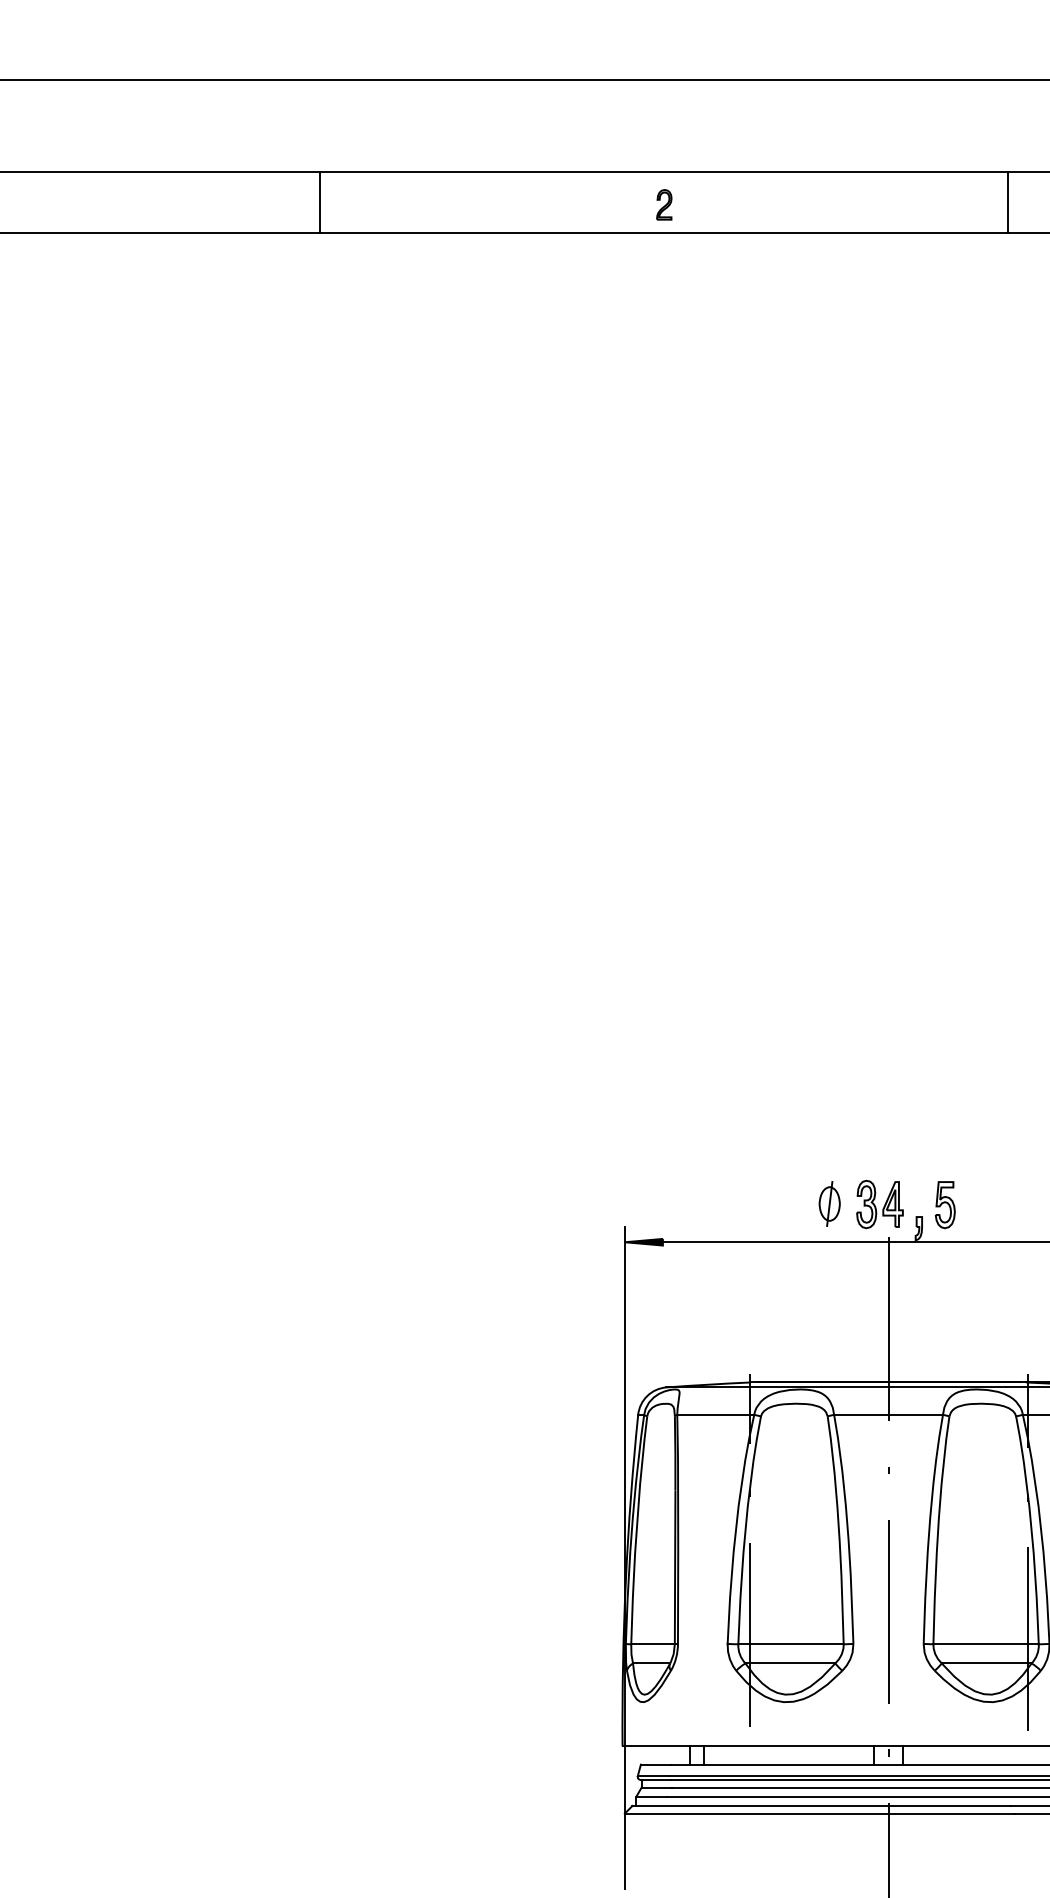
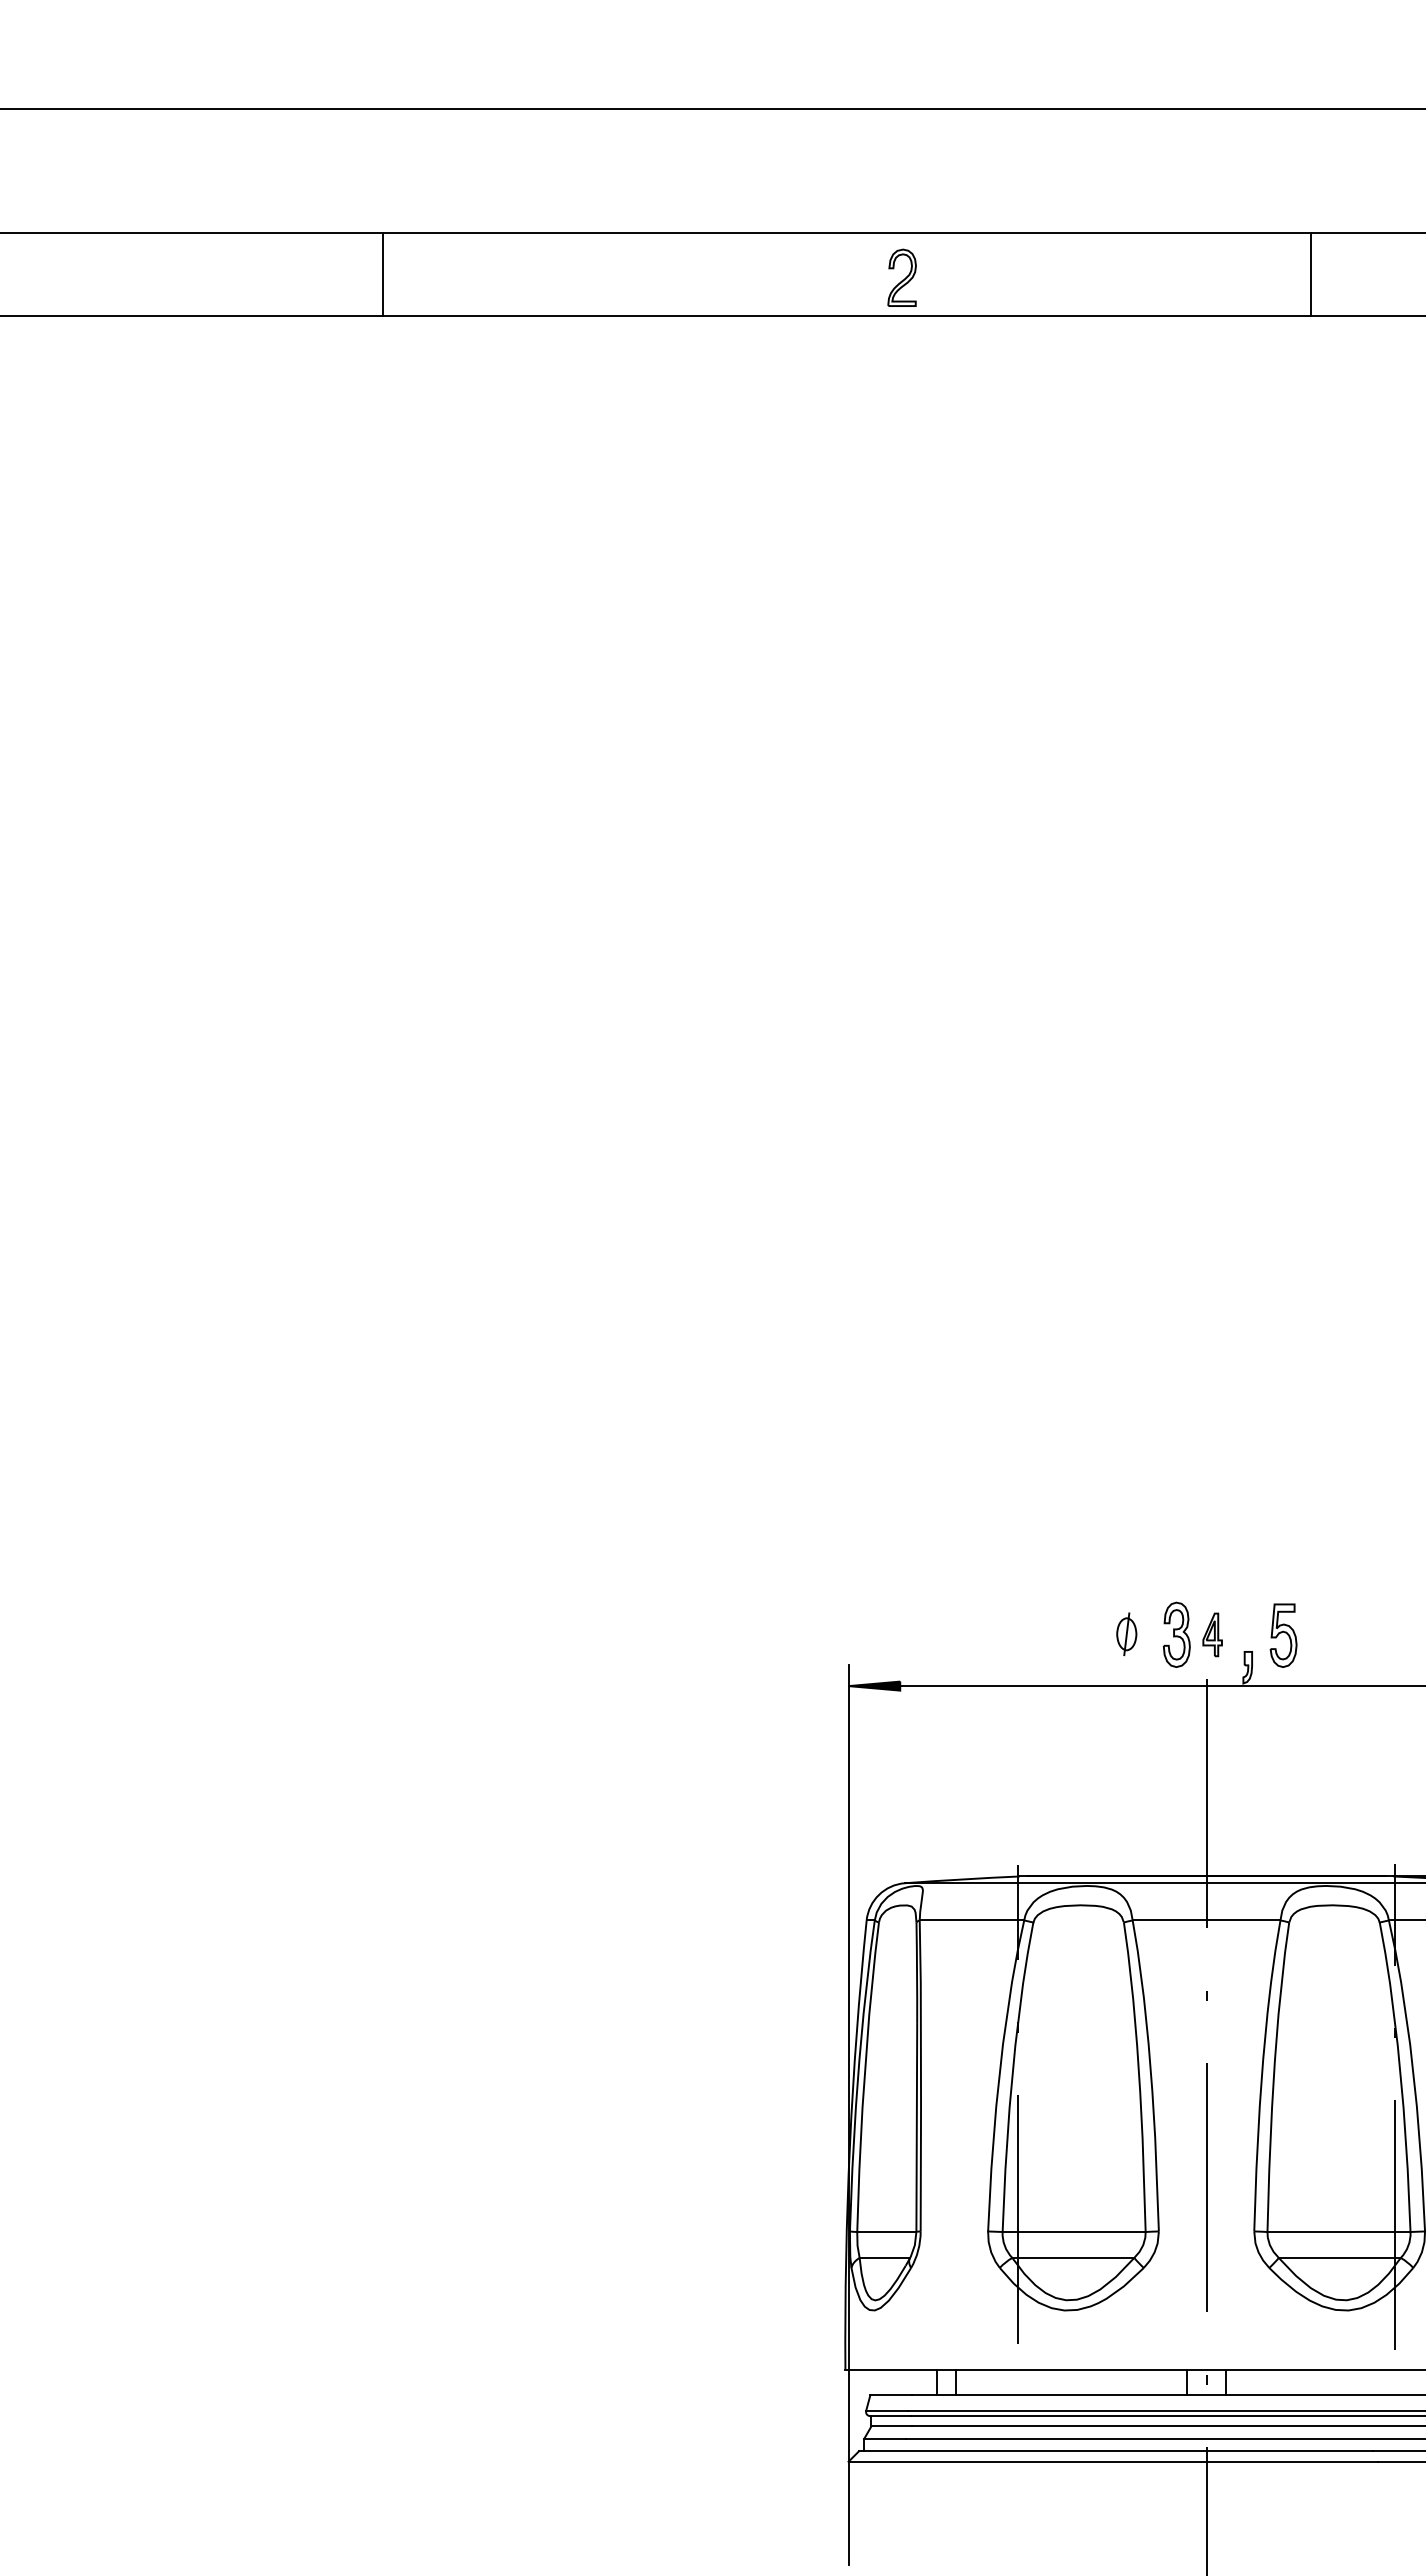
line: (320, 202) -> (383, 274), moved
line: (1008, 202) -> (1311, 274), moved
part: (663, 204) -> (901, 277), size x1.4
part: (829, 1204) -> (1126, 1634), size x0.7
part: (892, 1204) -> (1212, 1634), size x0.7

